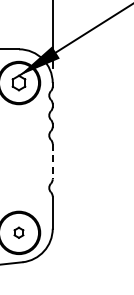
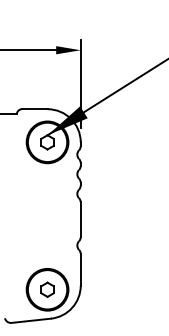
line: (52, 162) -> (80, 220), dashed -> solid
part: (18, 232) -> (47, 289), size x1.43

